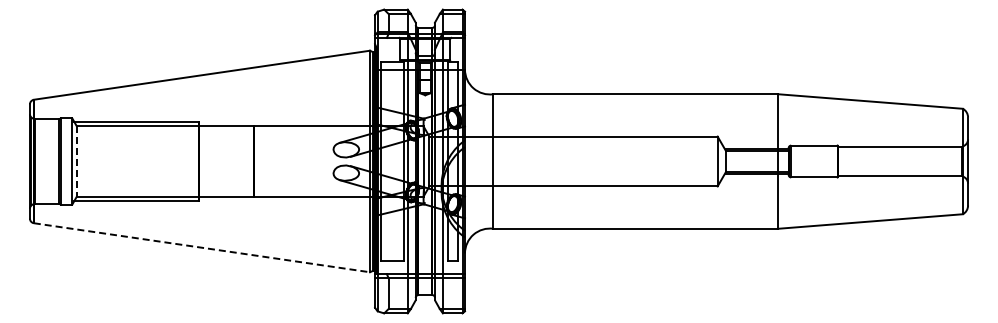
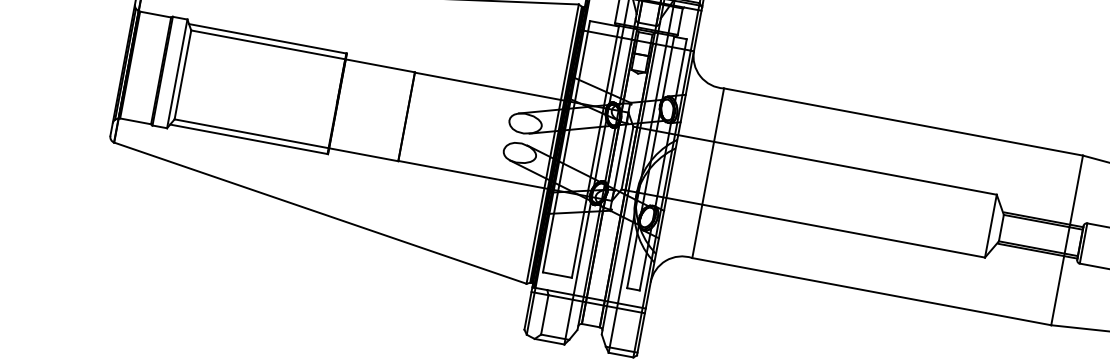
line: (76, 161) -> (182, 74), dashed -> solid
line: (201, 247) -> (319, 212), dashed -> solid

